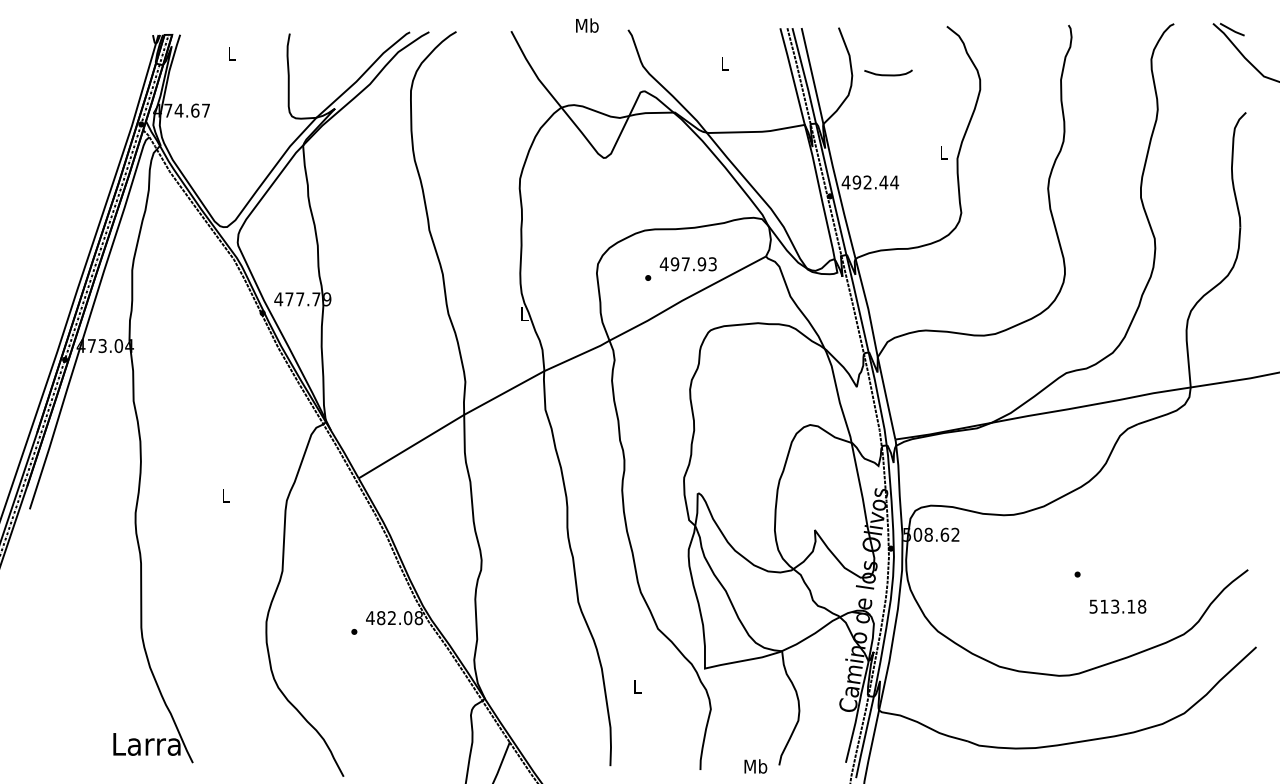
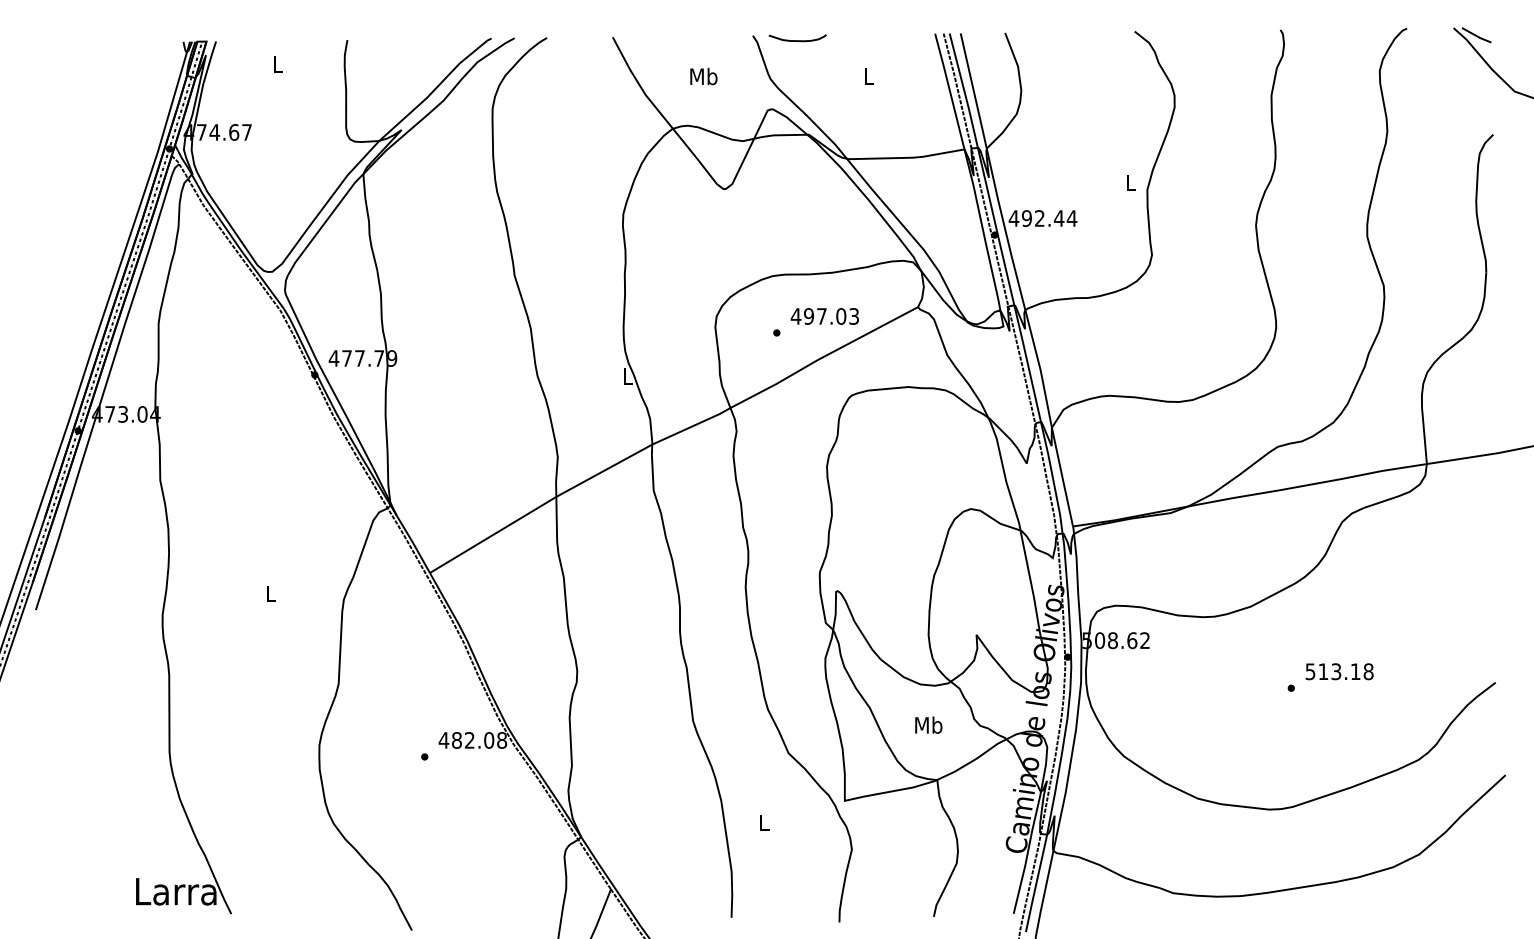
text: (587, 25) -> (703, 76), moved
curve: (888, 74) -> (797, 40), moved
text: (702, 264) -> (841, 316), 497.93 -> 497.03
text: (1117, 606) -> (1339, 671), moved
text: (755, 765) -> (928, 724), moved

